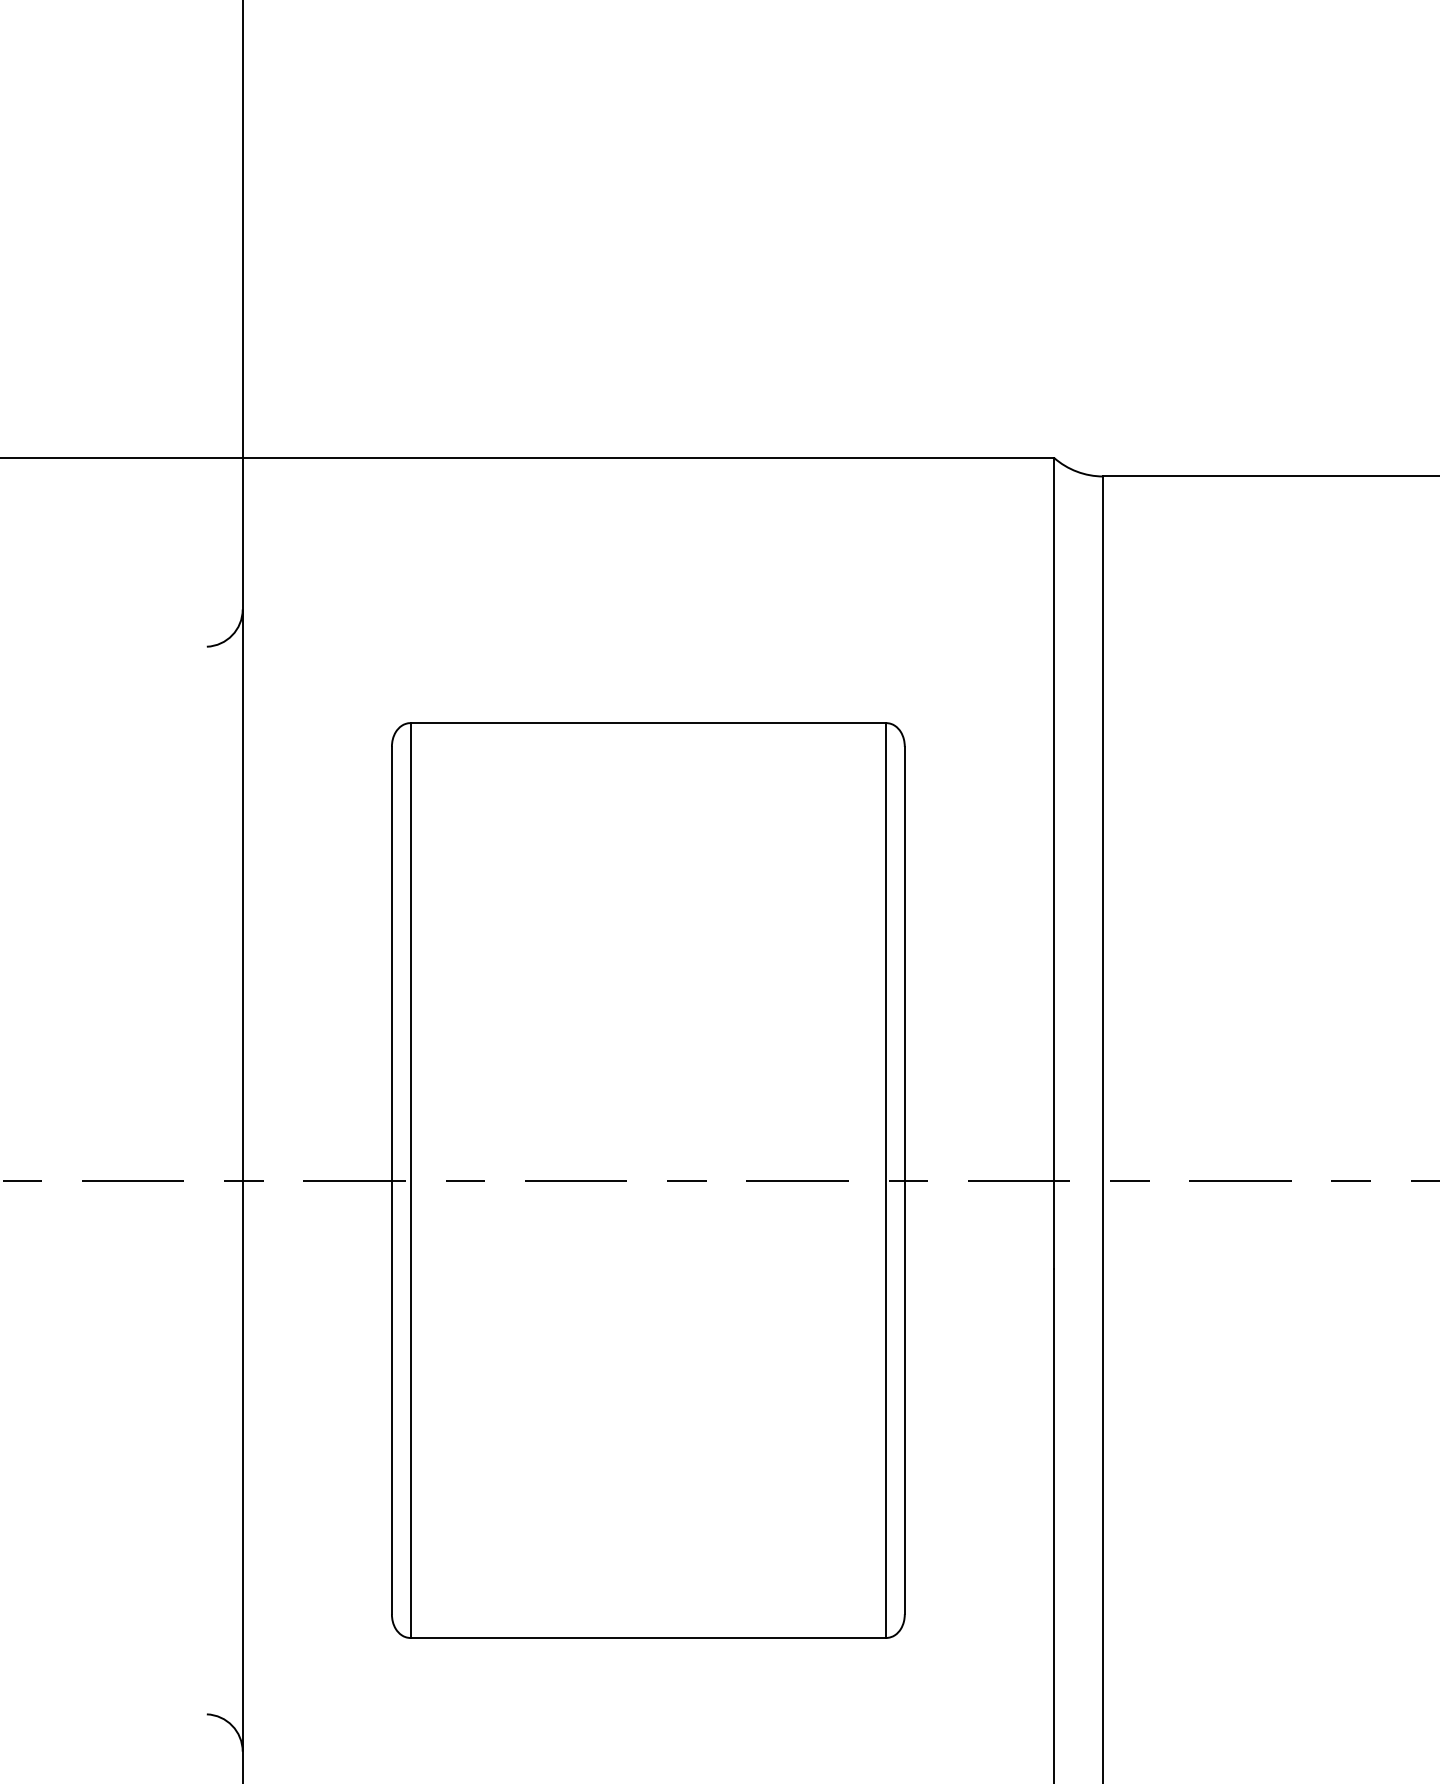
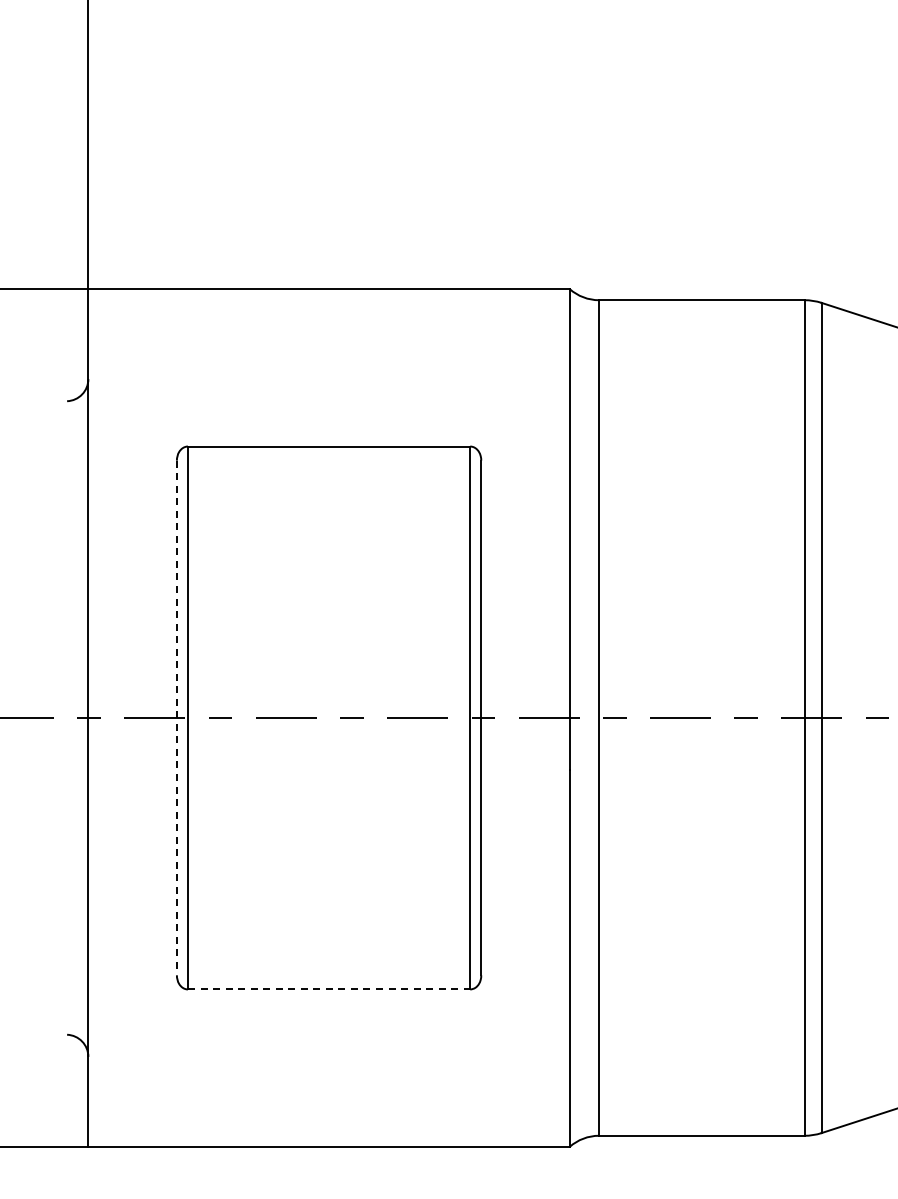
line: (391, 1181) -> (176, 718), solid -> dashed
line: (649, 1638) -> (329, 989), solid -> dashed

